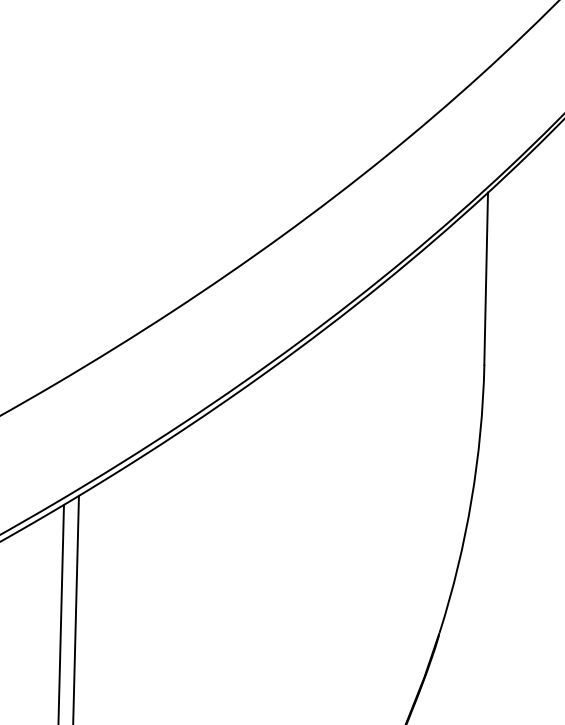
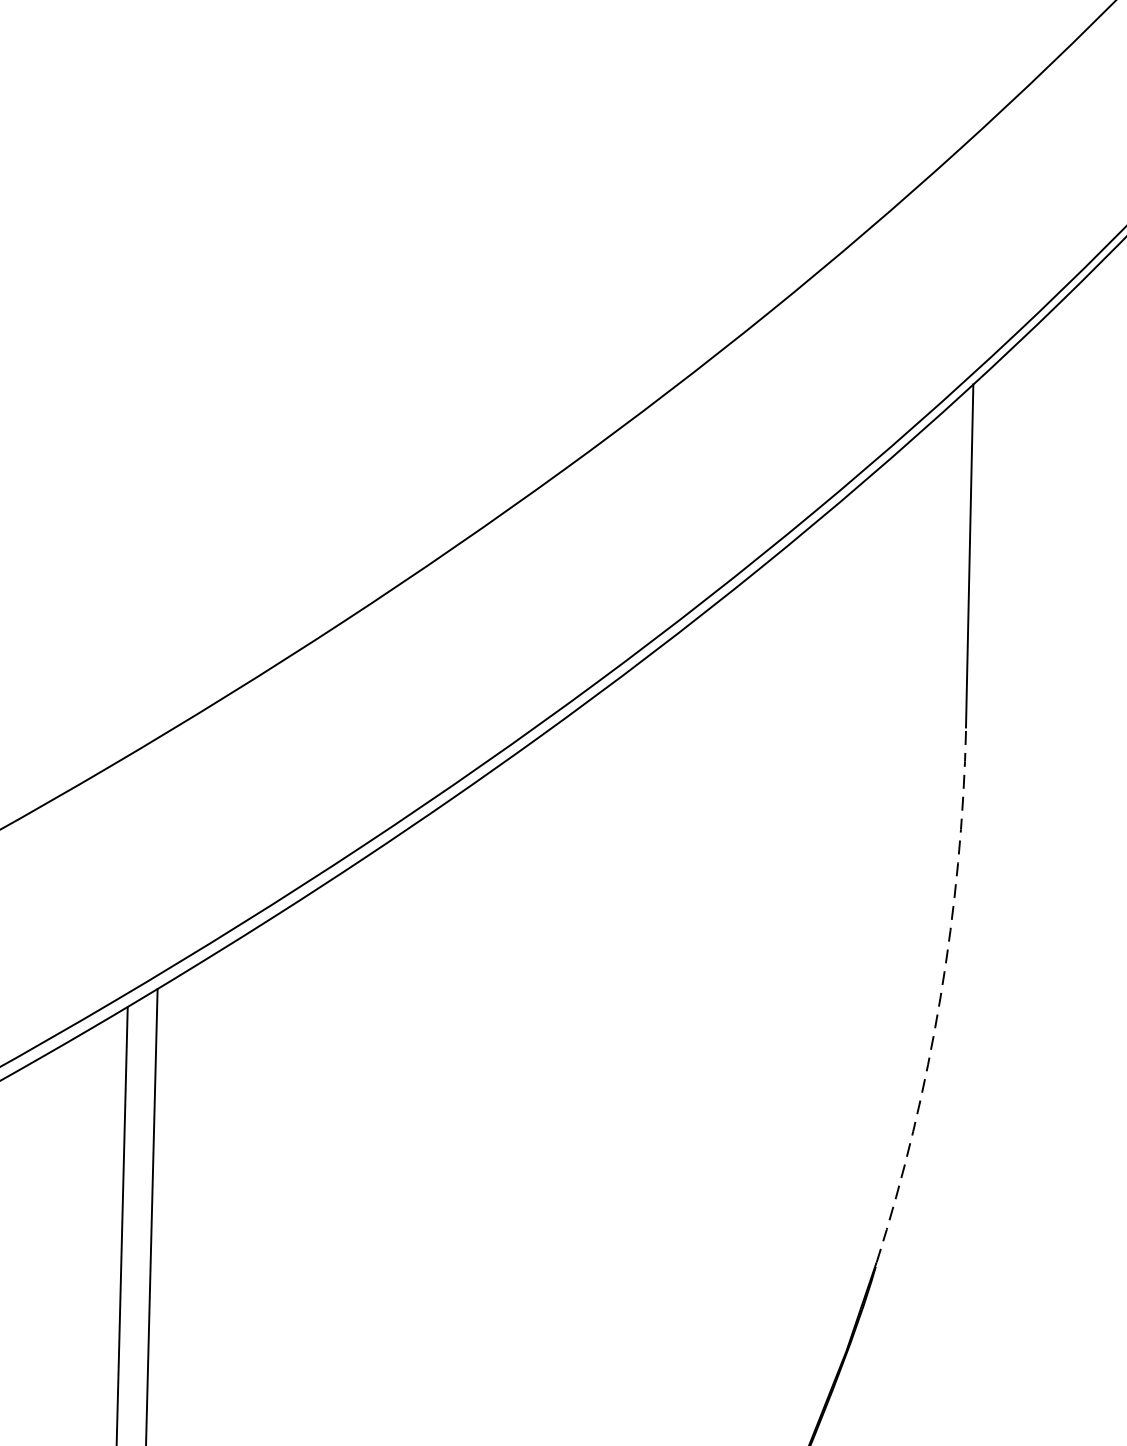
arc: (471, 500) -> (940, 998), solid -> dashed

